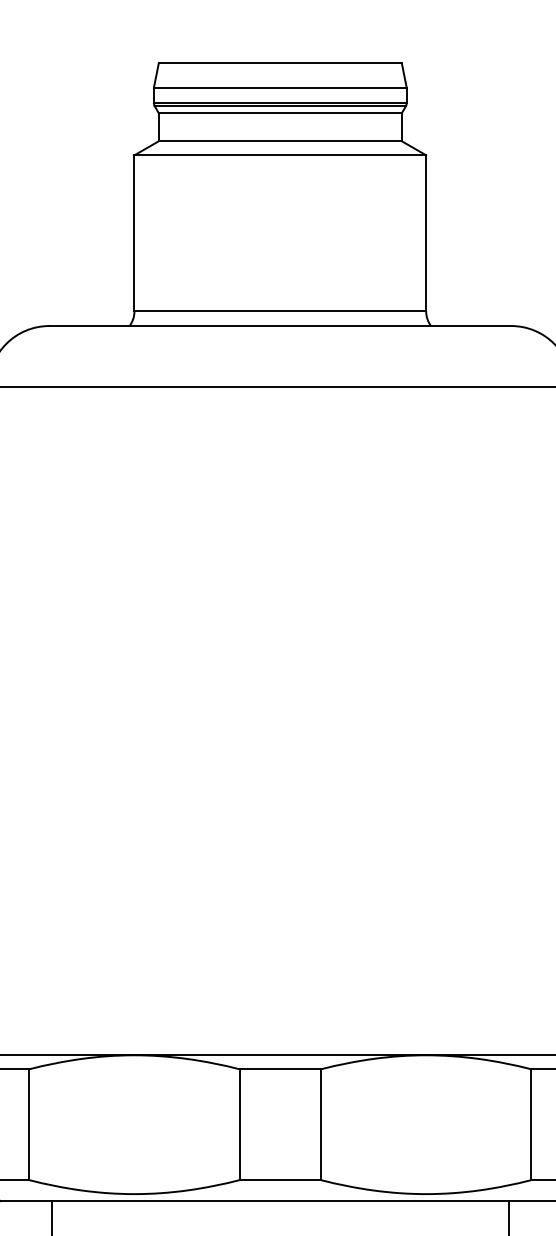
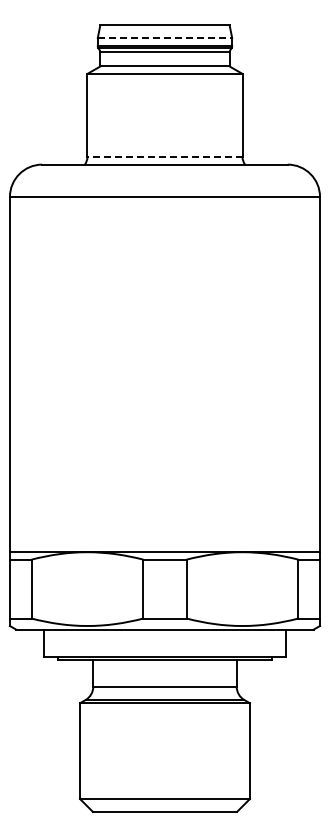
line: (281, 88) -> (165, 38), solid -> dashed
line: (279, 310) -> (164, 156), solid -> dashed

